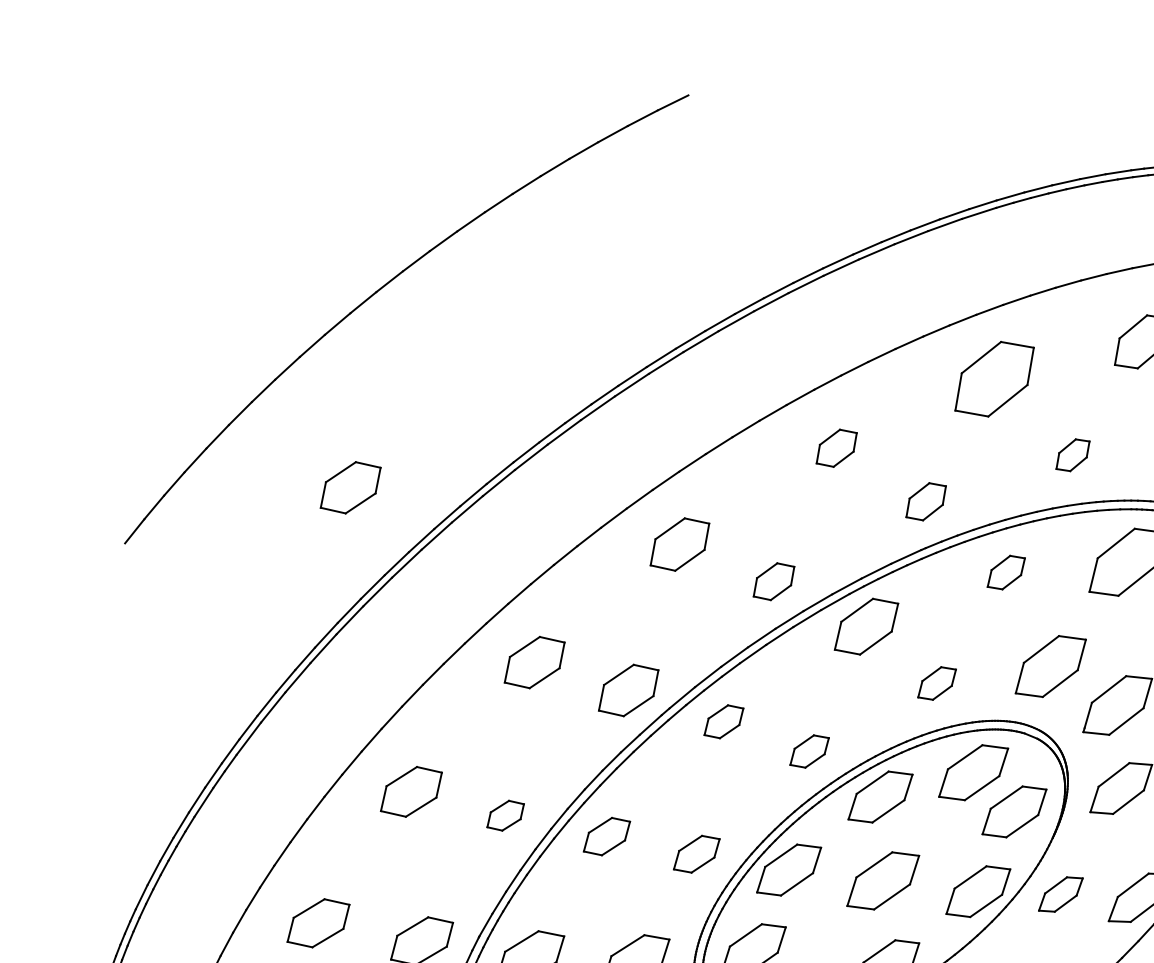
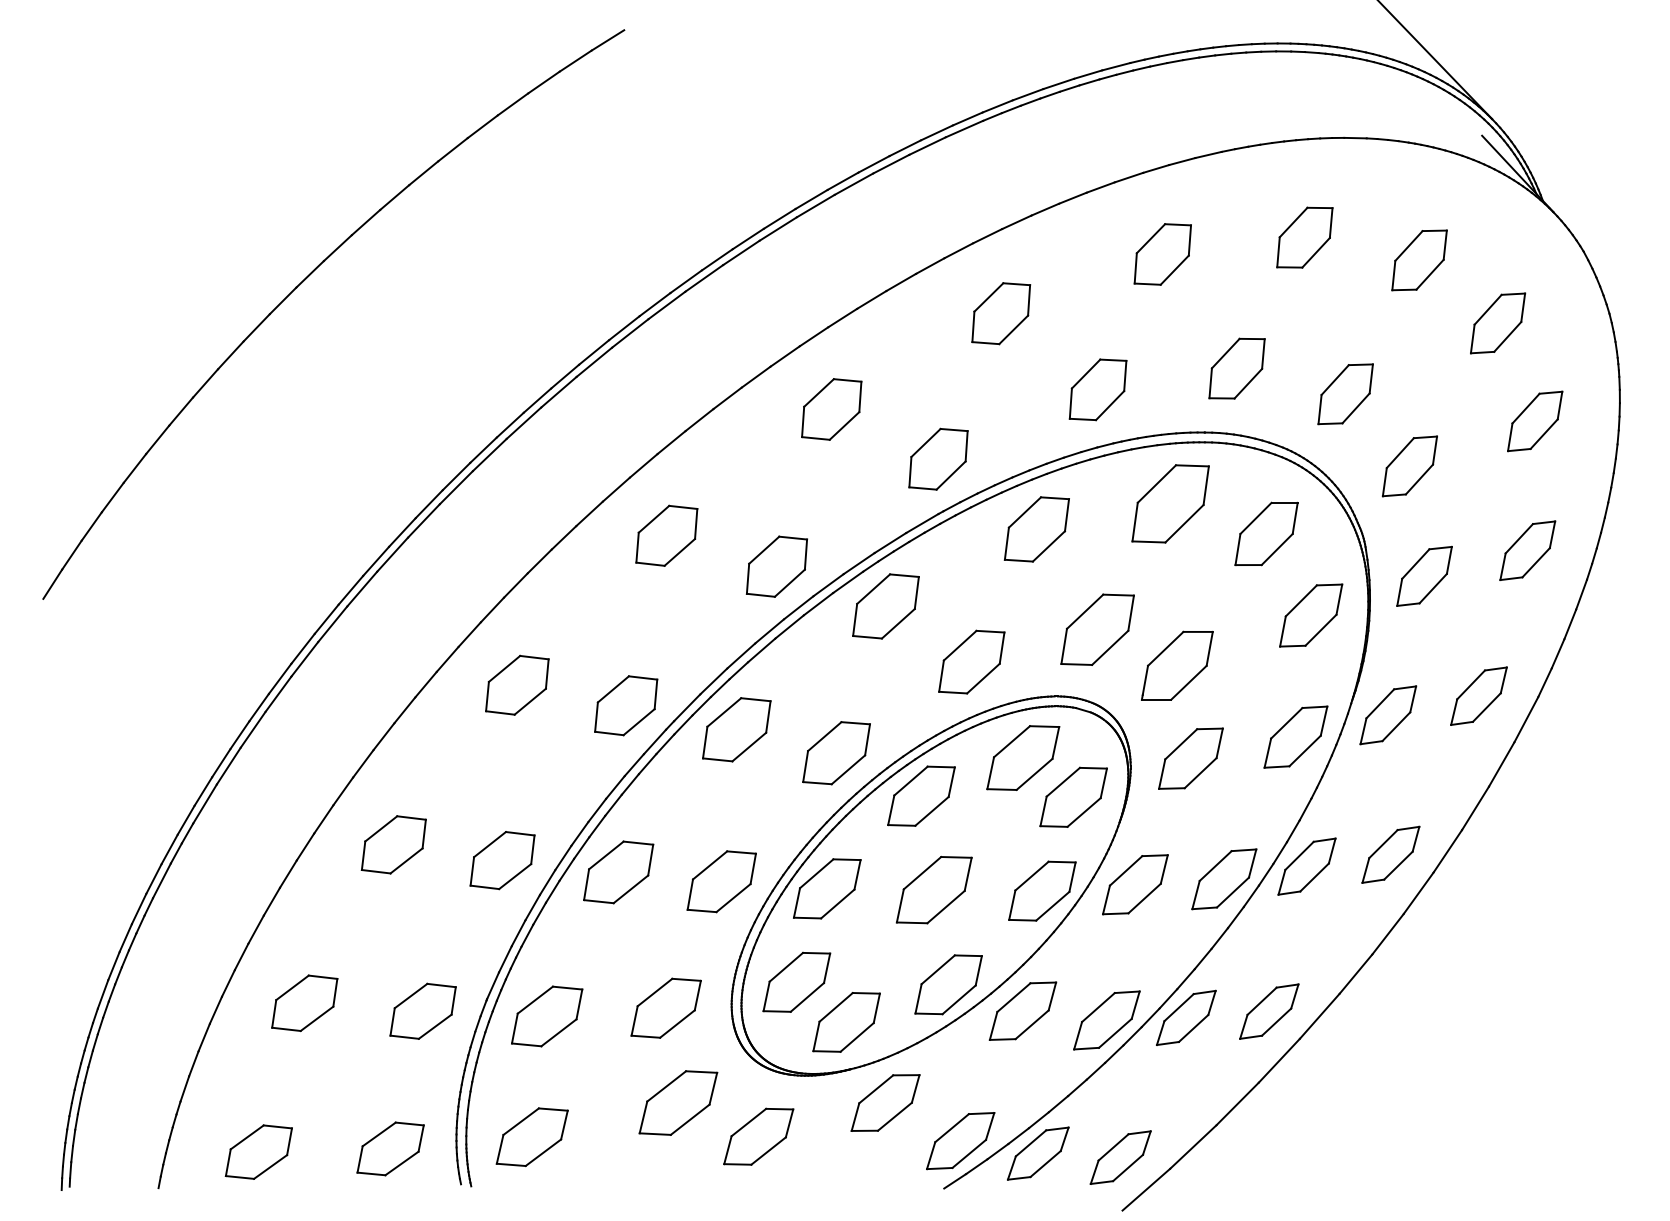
part: (994, 379) -> (1001, 313), size x0.71
part: (836, 448) -> (831, 409), size x1.43
part: (1072, 454) -> (1097, 389), size x1.67
part: (350, 487) -> (290, 509), removed
part: (926, 501) -> (938, 458), size x1.43
part: (1006, 572) -> (1036, 529), size x1.67
part: (773, 581) -> (776, 566), size x1.43
part: (936, 682) -> (971, 661), size x1.67
part: (723, 721) -> (736, 729), size x1.67
part: (809, 751) -> (836, 753), size x1.67
part: (505, 815) -> (502, 860), size x1.67
part: (606, 836) -> (618, 872), size x1.43
part: (696, 853) -> (721, 881), size x1.43
part: (1060, 894) -> (1135, 884), size x1.43

